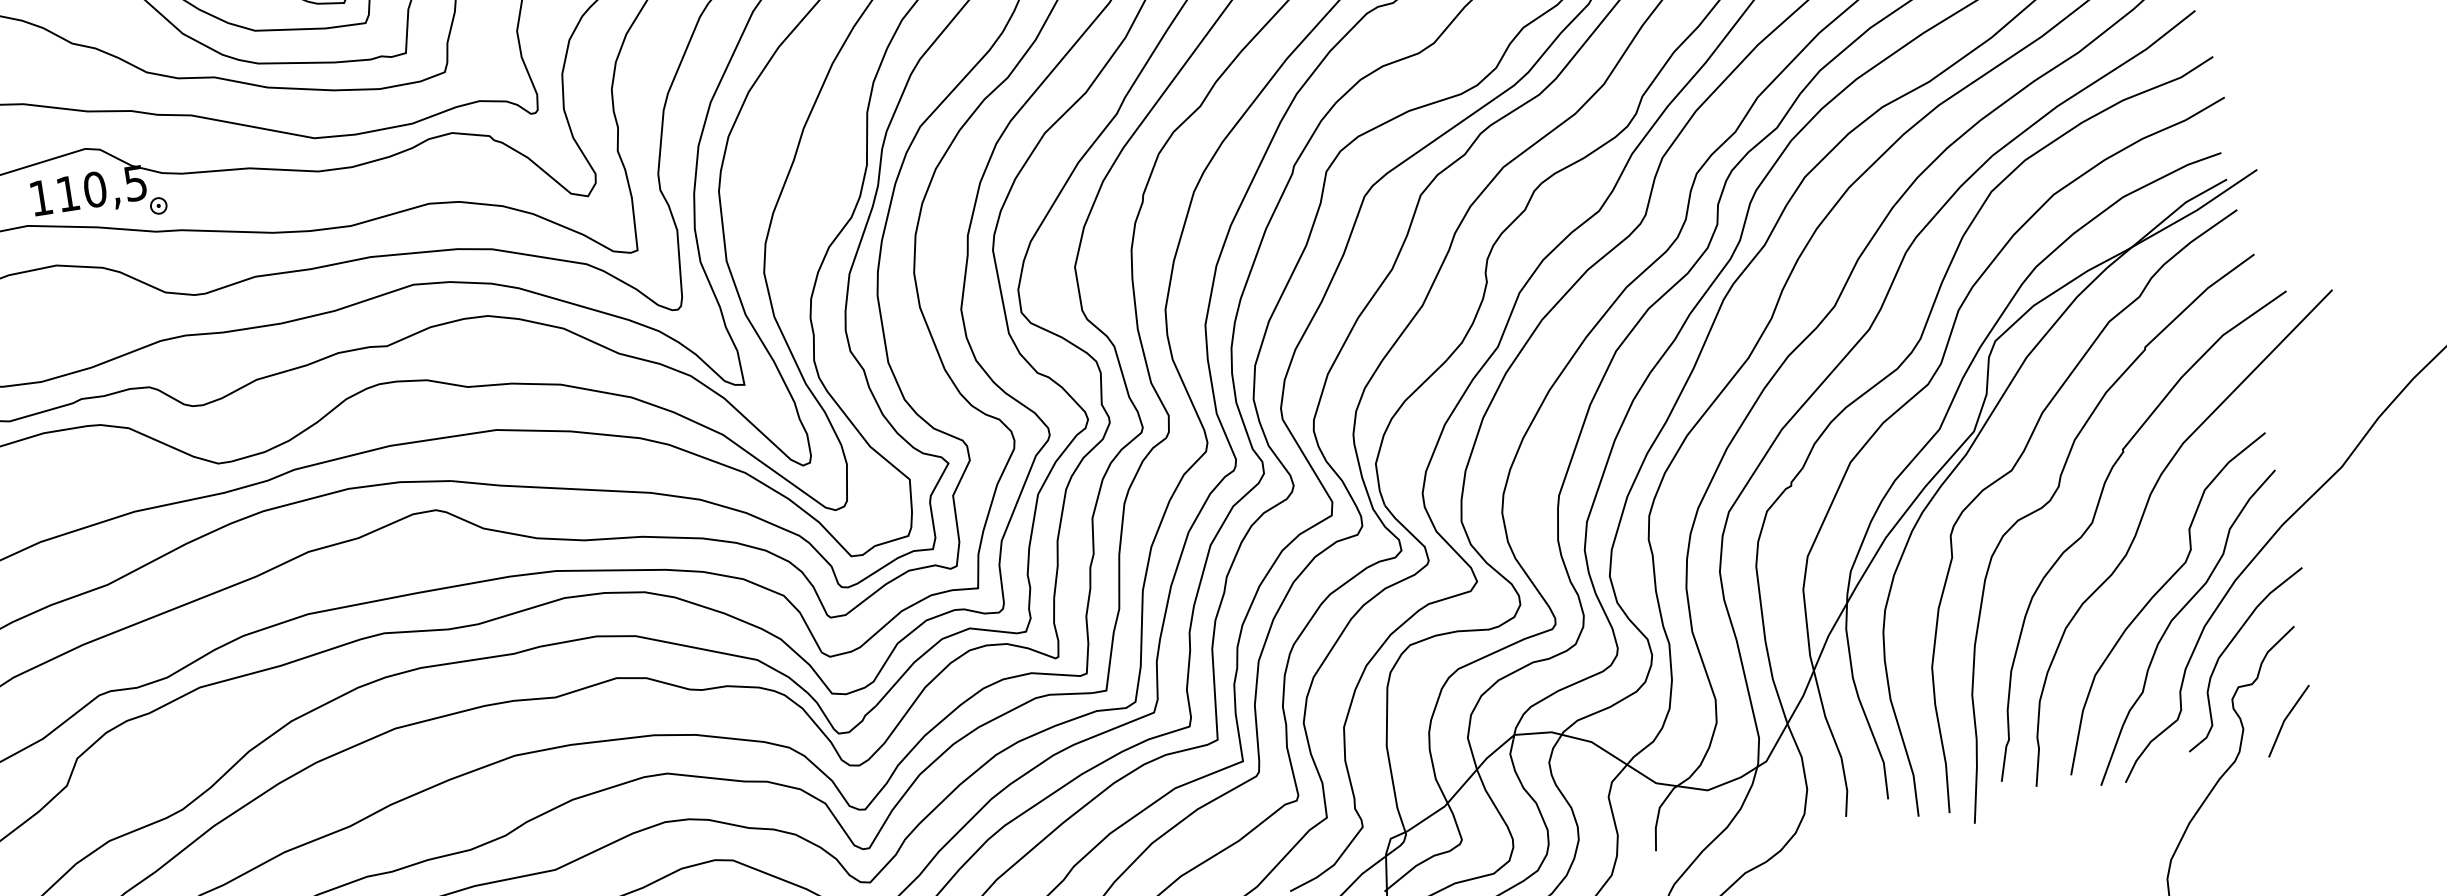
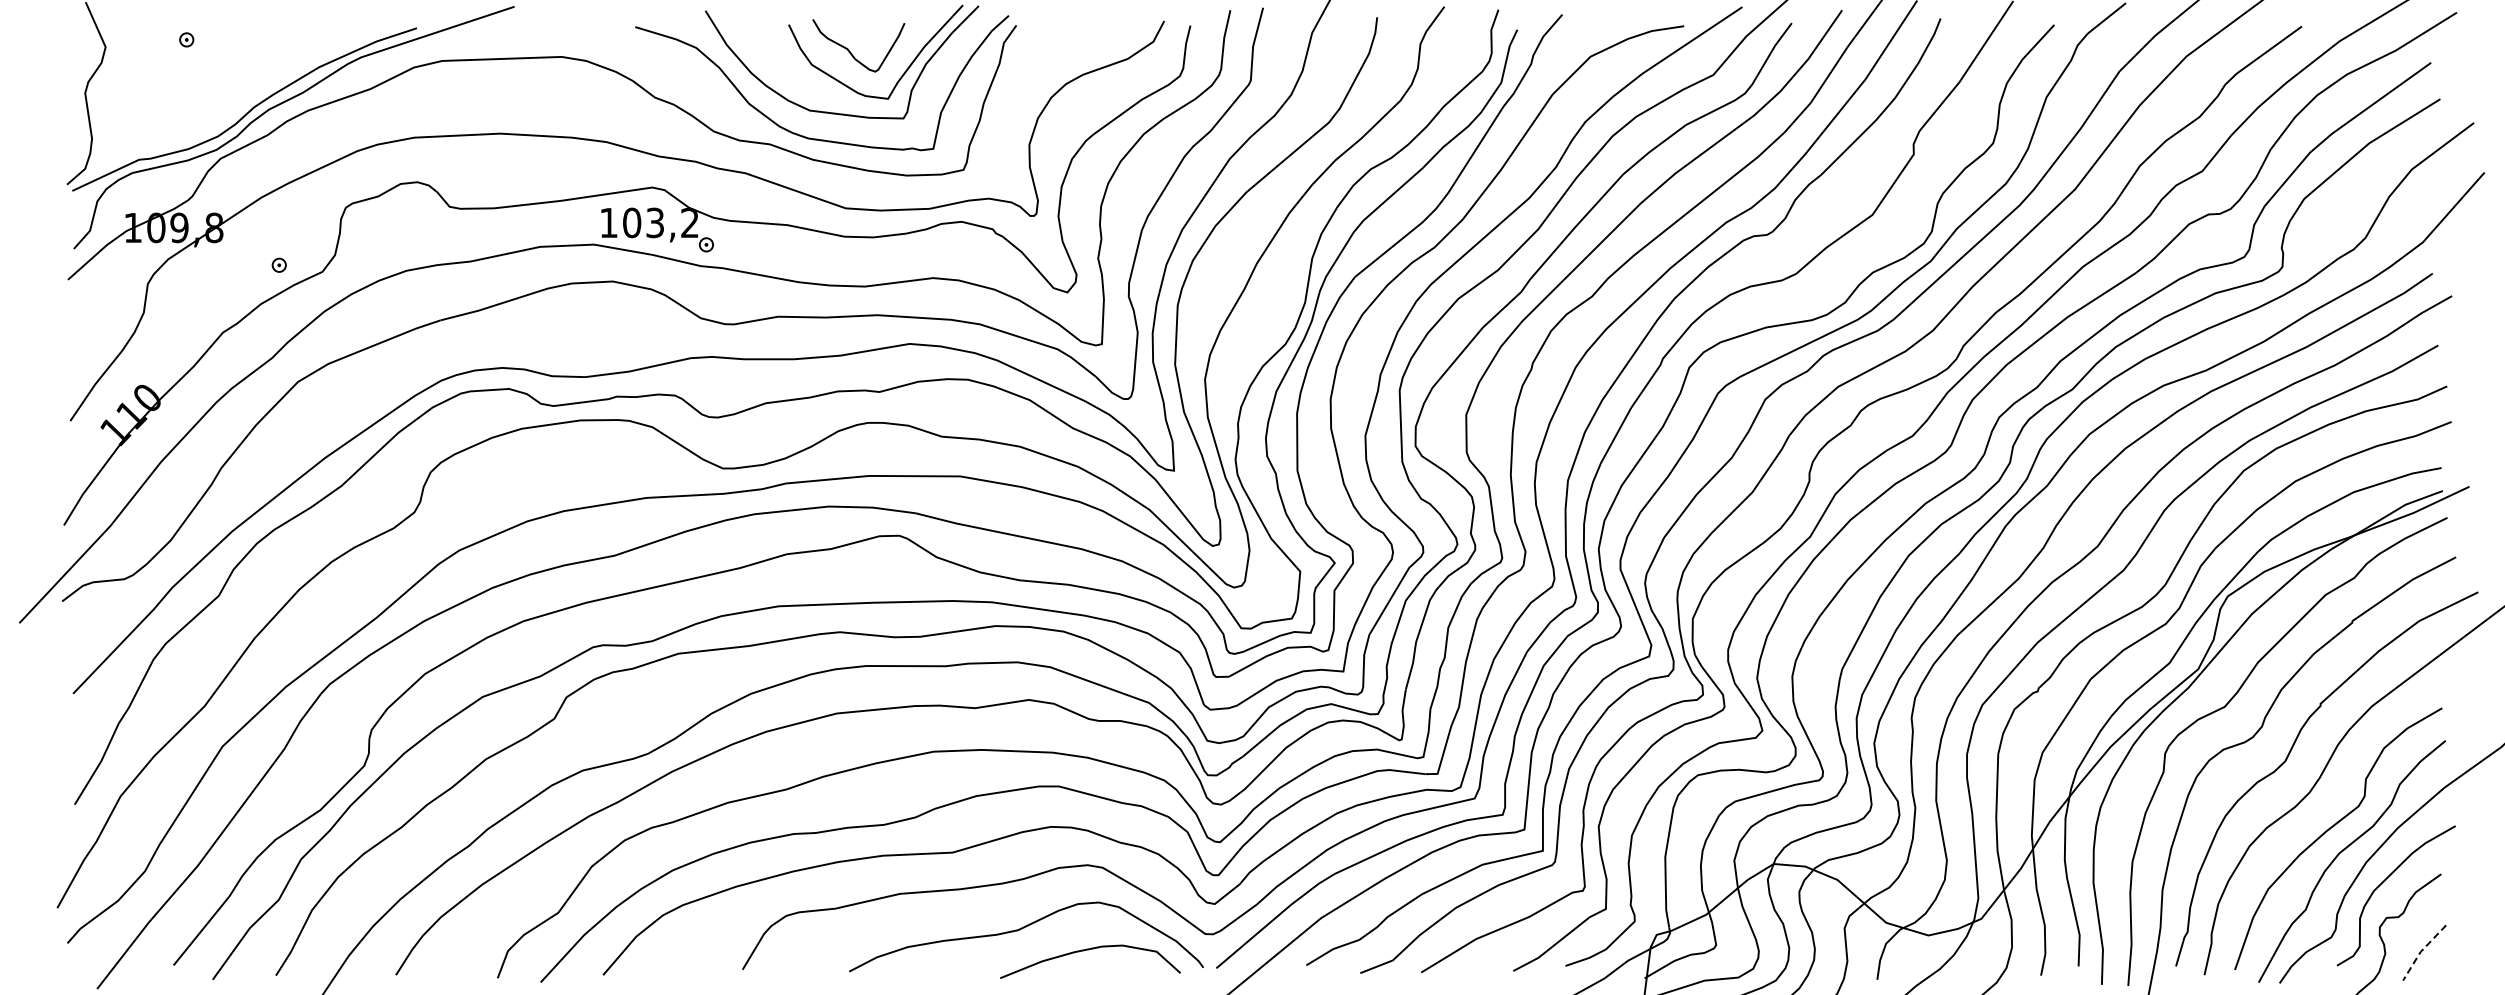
text: (101, 188) -> (660, 222), 110,5 -> 103,2
line: (2285, 720) -> (2421, 951), solid -> dashed

